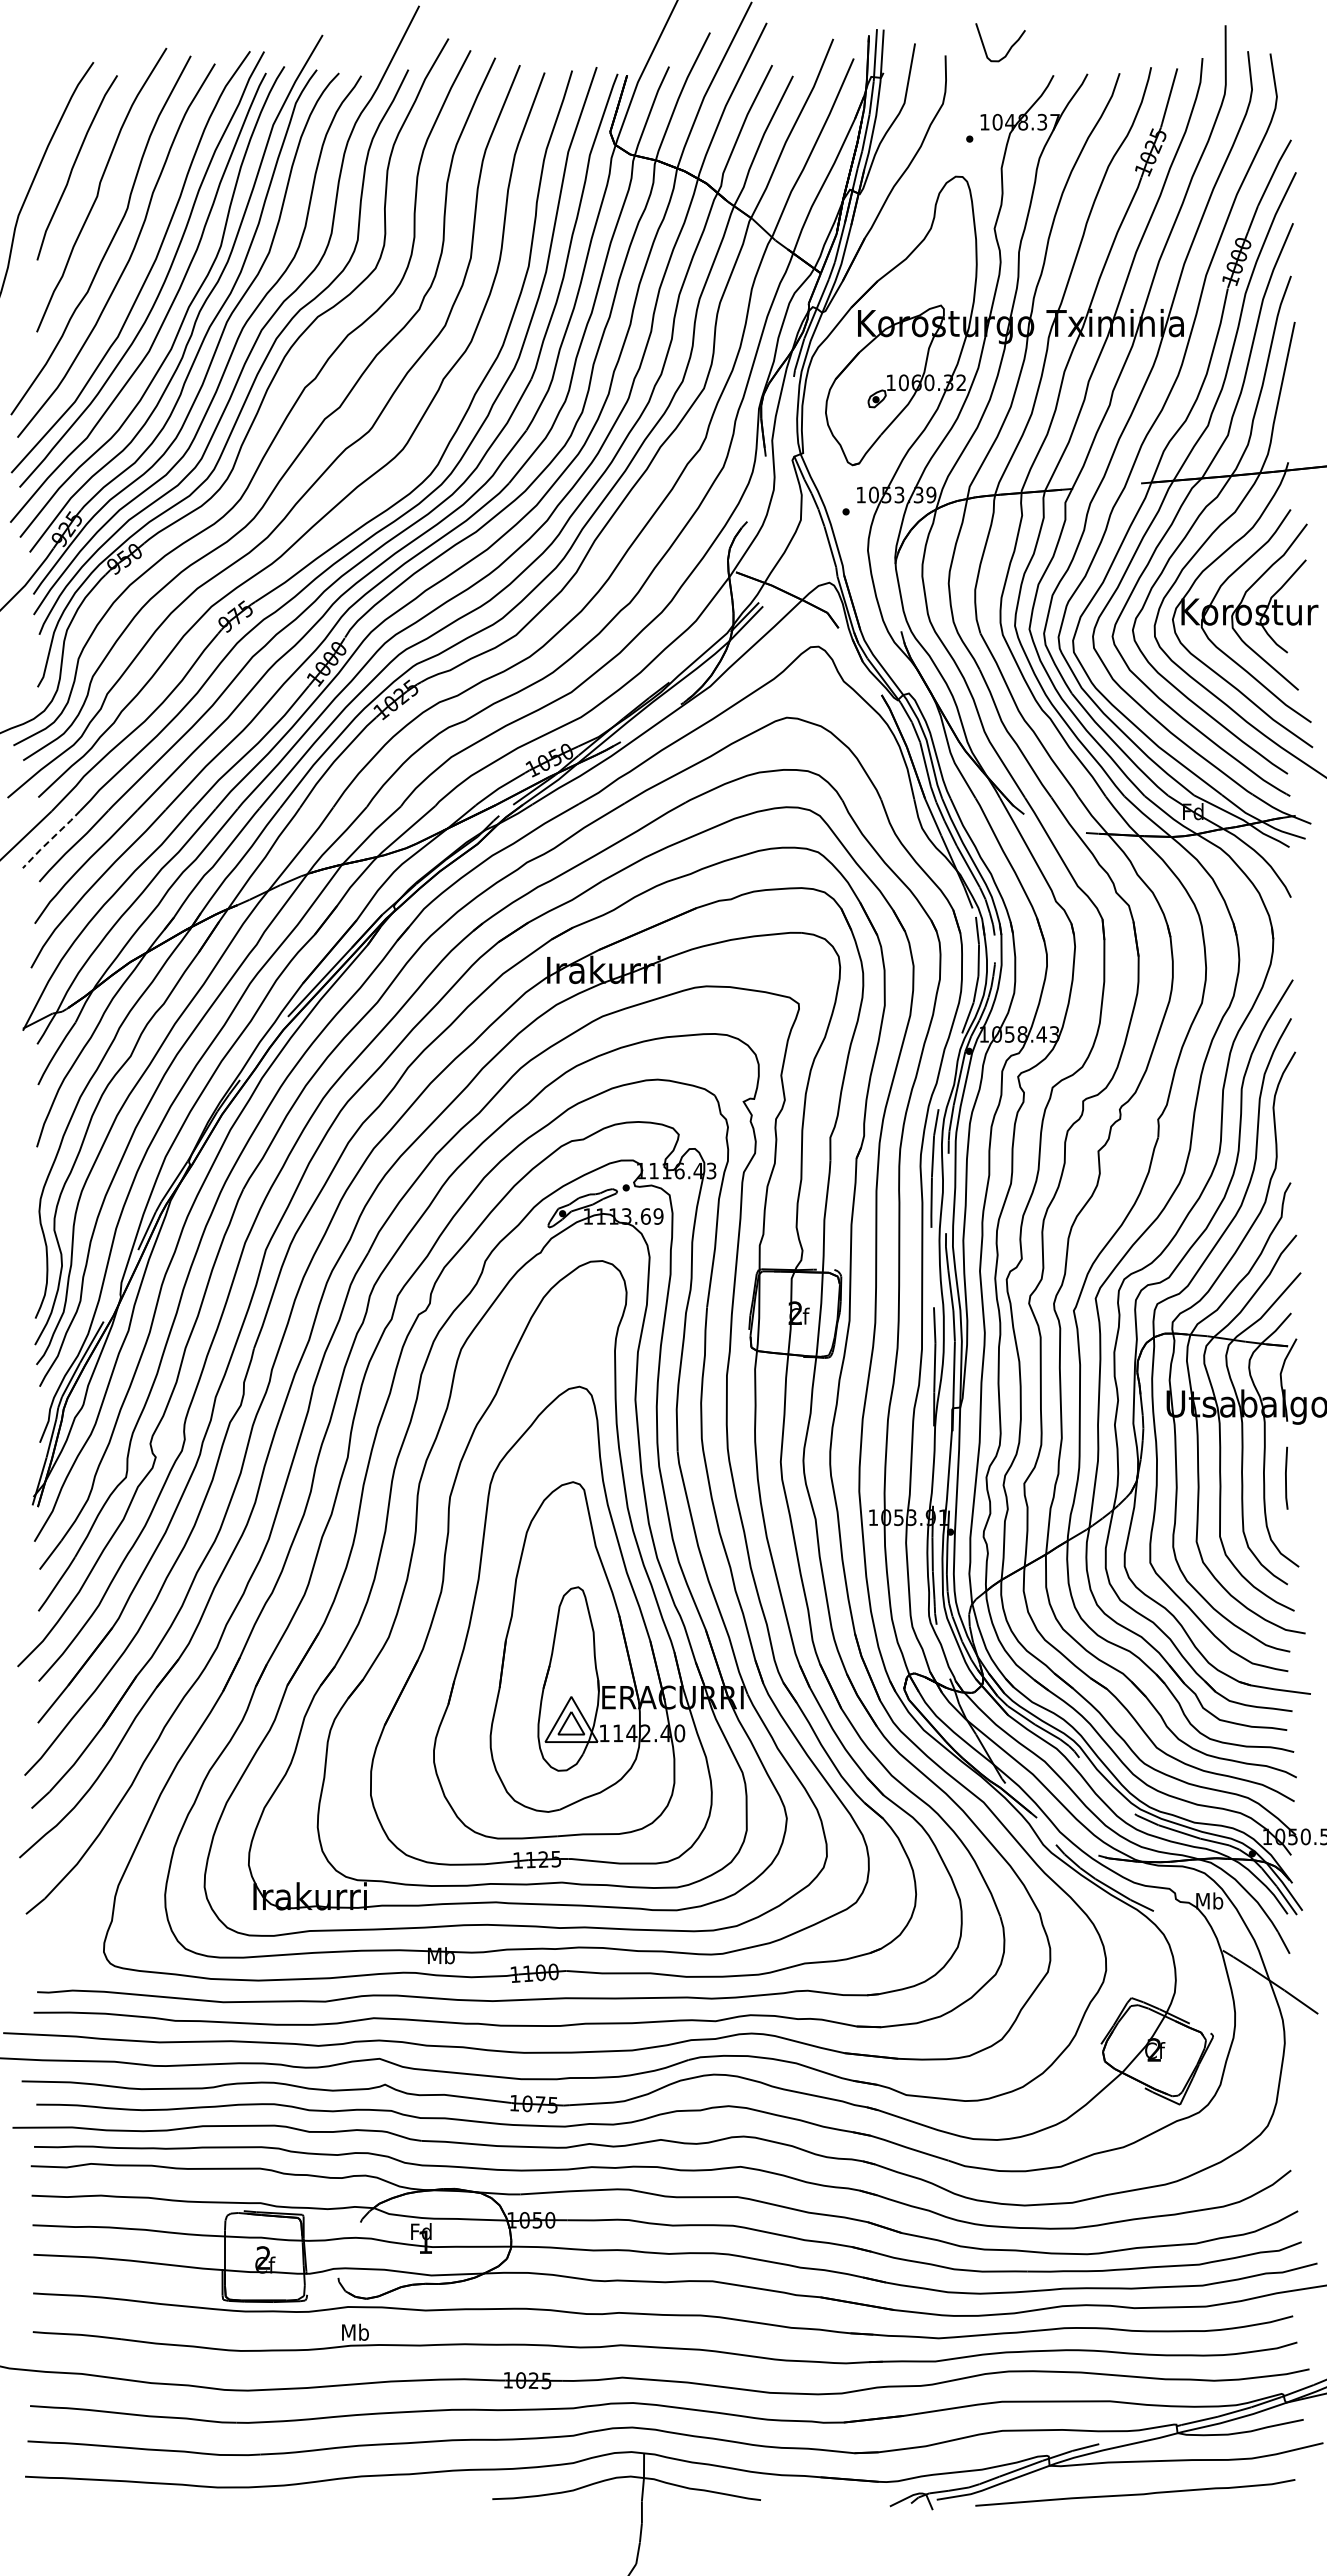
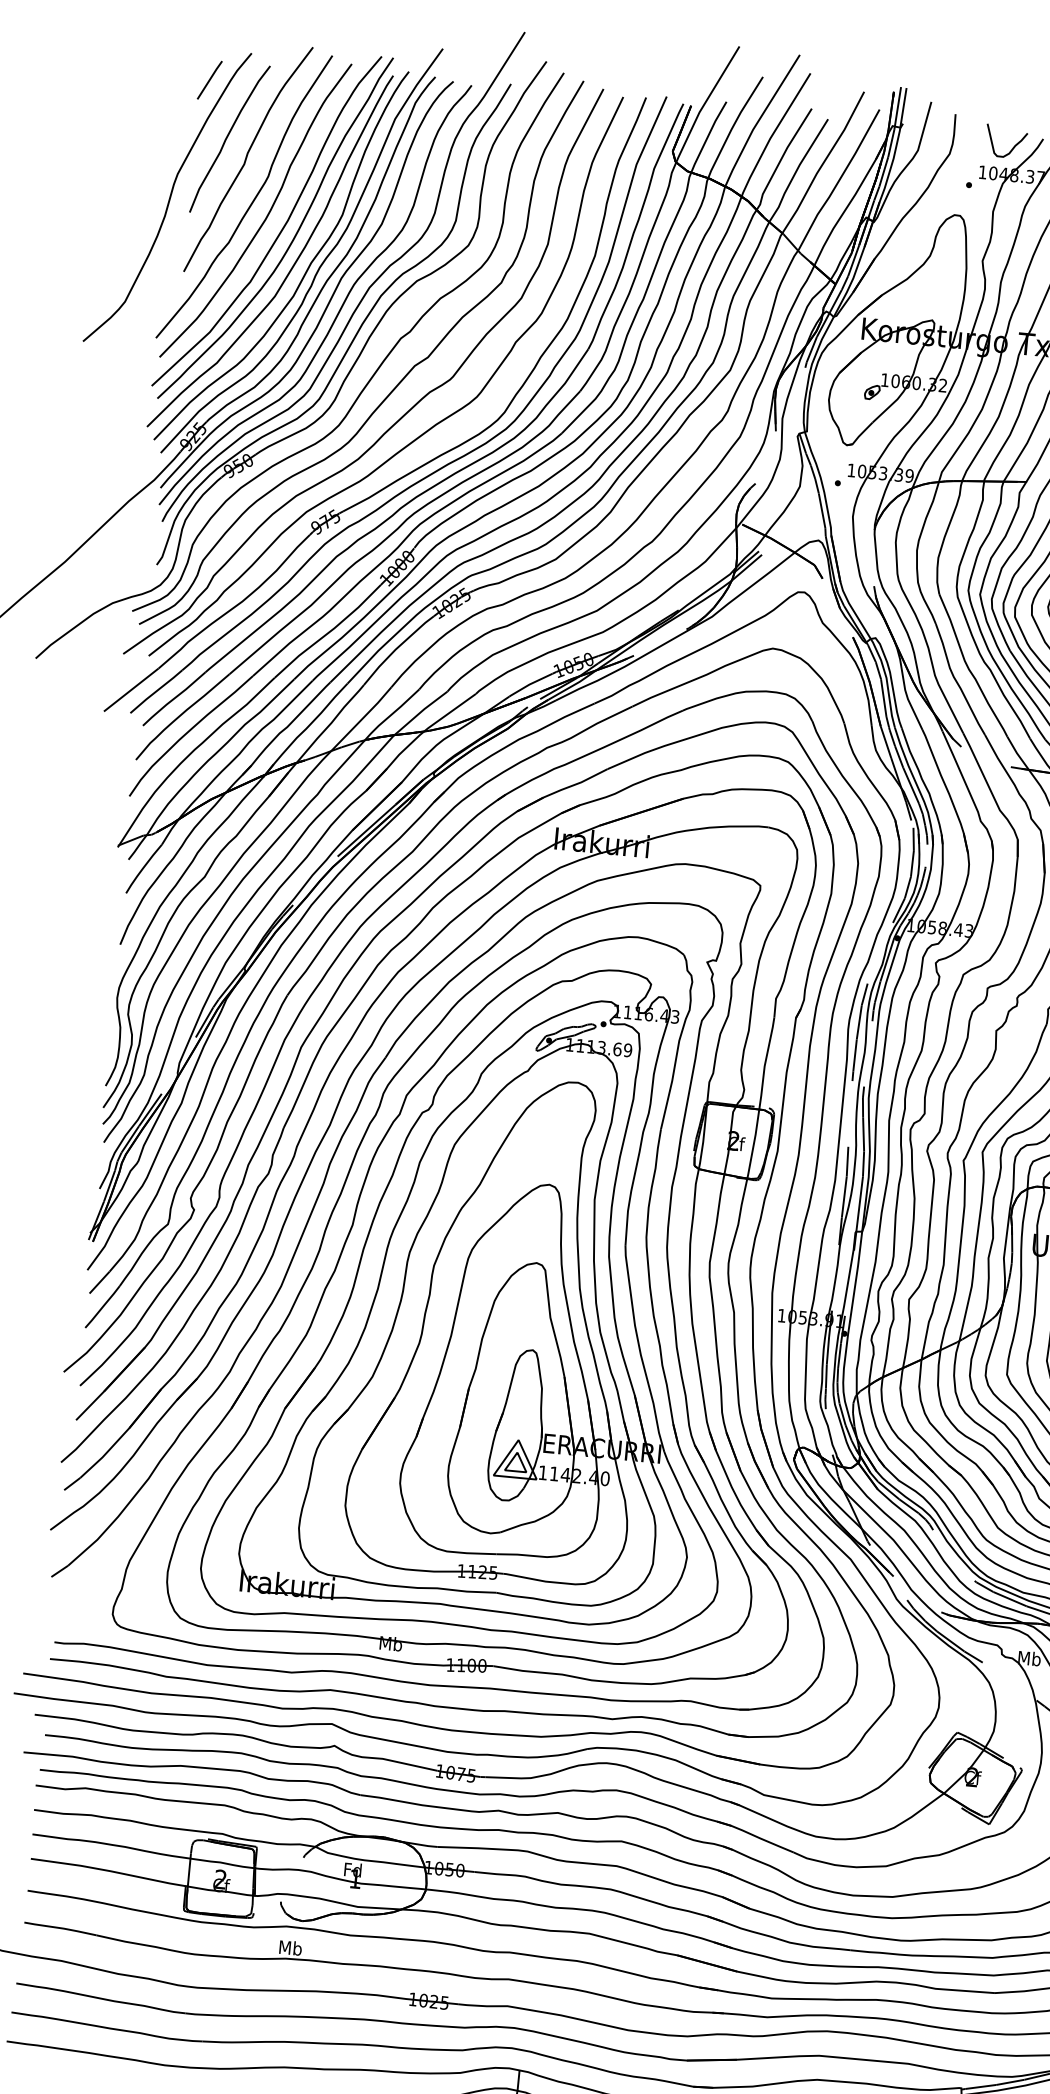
curve: (1008, 49) -> (1012, 147), moved
line: (46, 98) -> (209, 79), added
line: (51, 839) -> (156, 691), dashed -> solid

